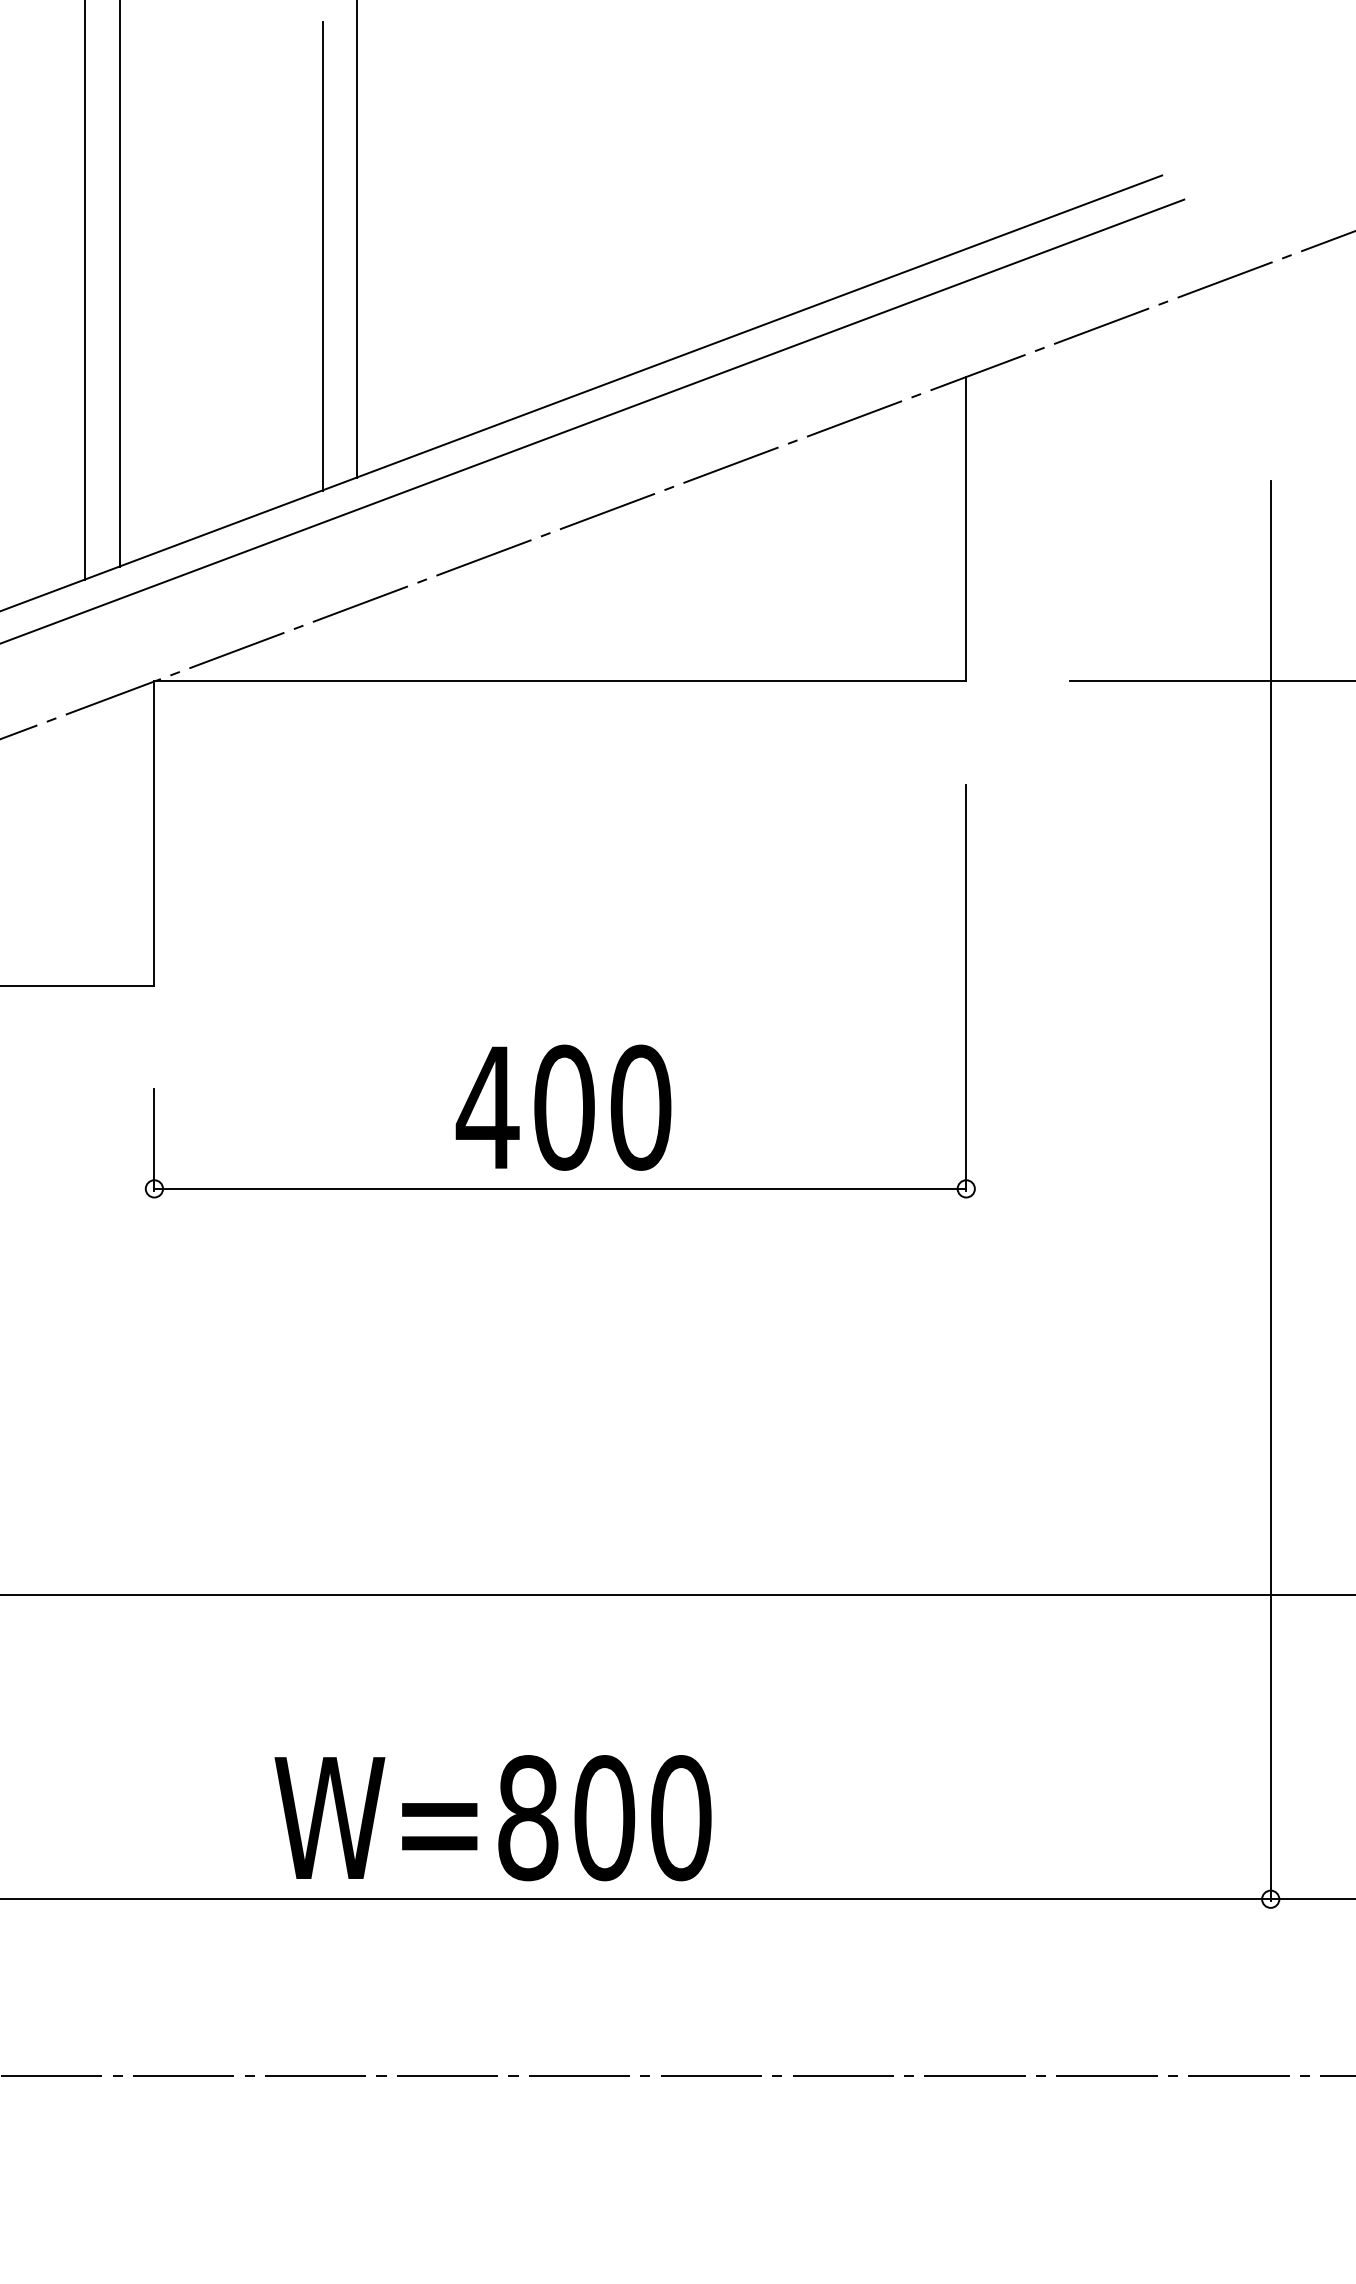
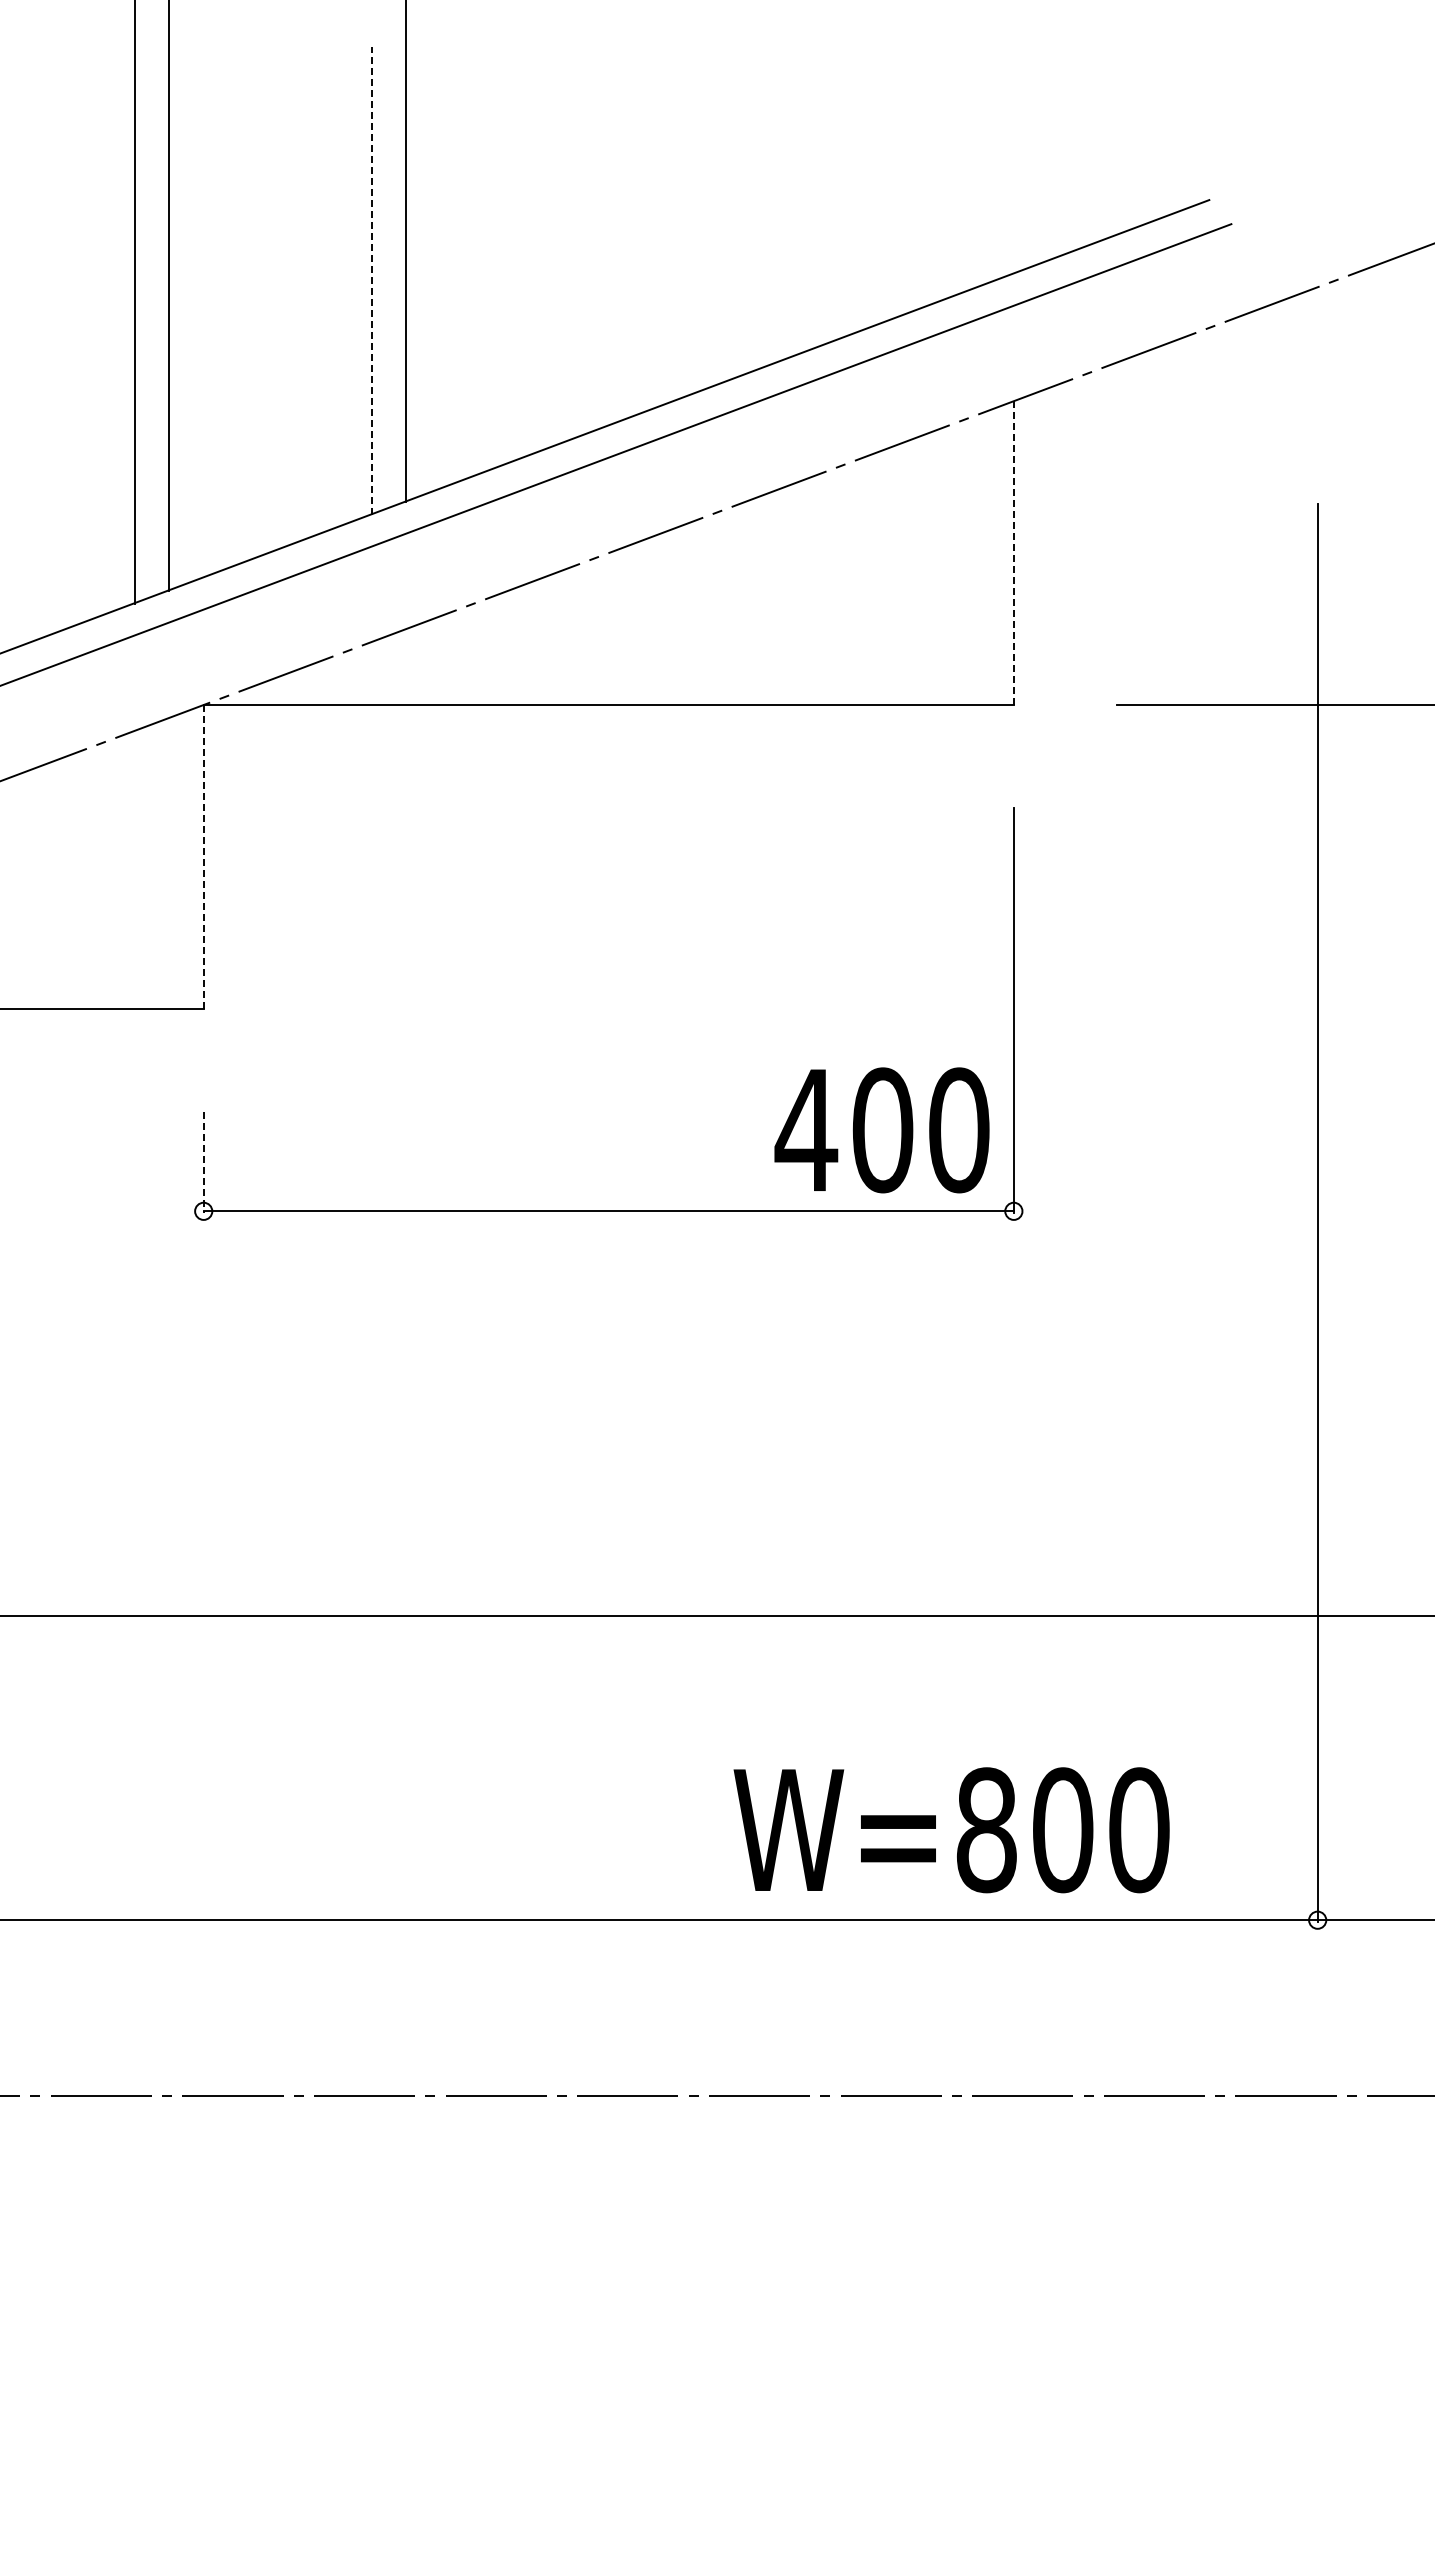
line: (322, 256) -> (371, 280), solid -> dashed
line: (965, 529) -> (1013, 553), solid -> dashed
line: (154, 833) -> (203, 856), solid -> dashed
text: (563, 1107) -> (881, 1130), moved
line: (154, 1139) -> (203, 1162), solid -> dashed
text: (492, 1818) -> (951, 1830), moved

